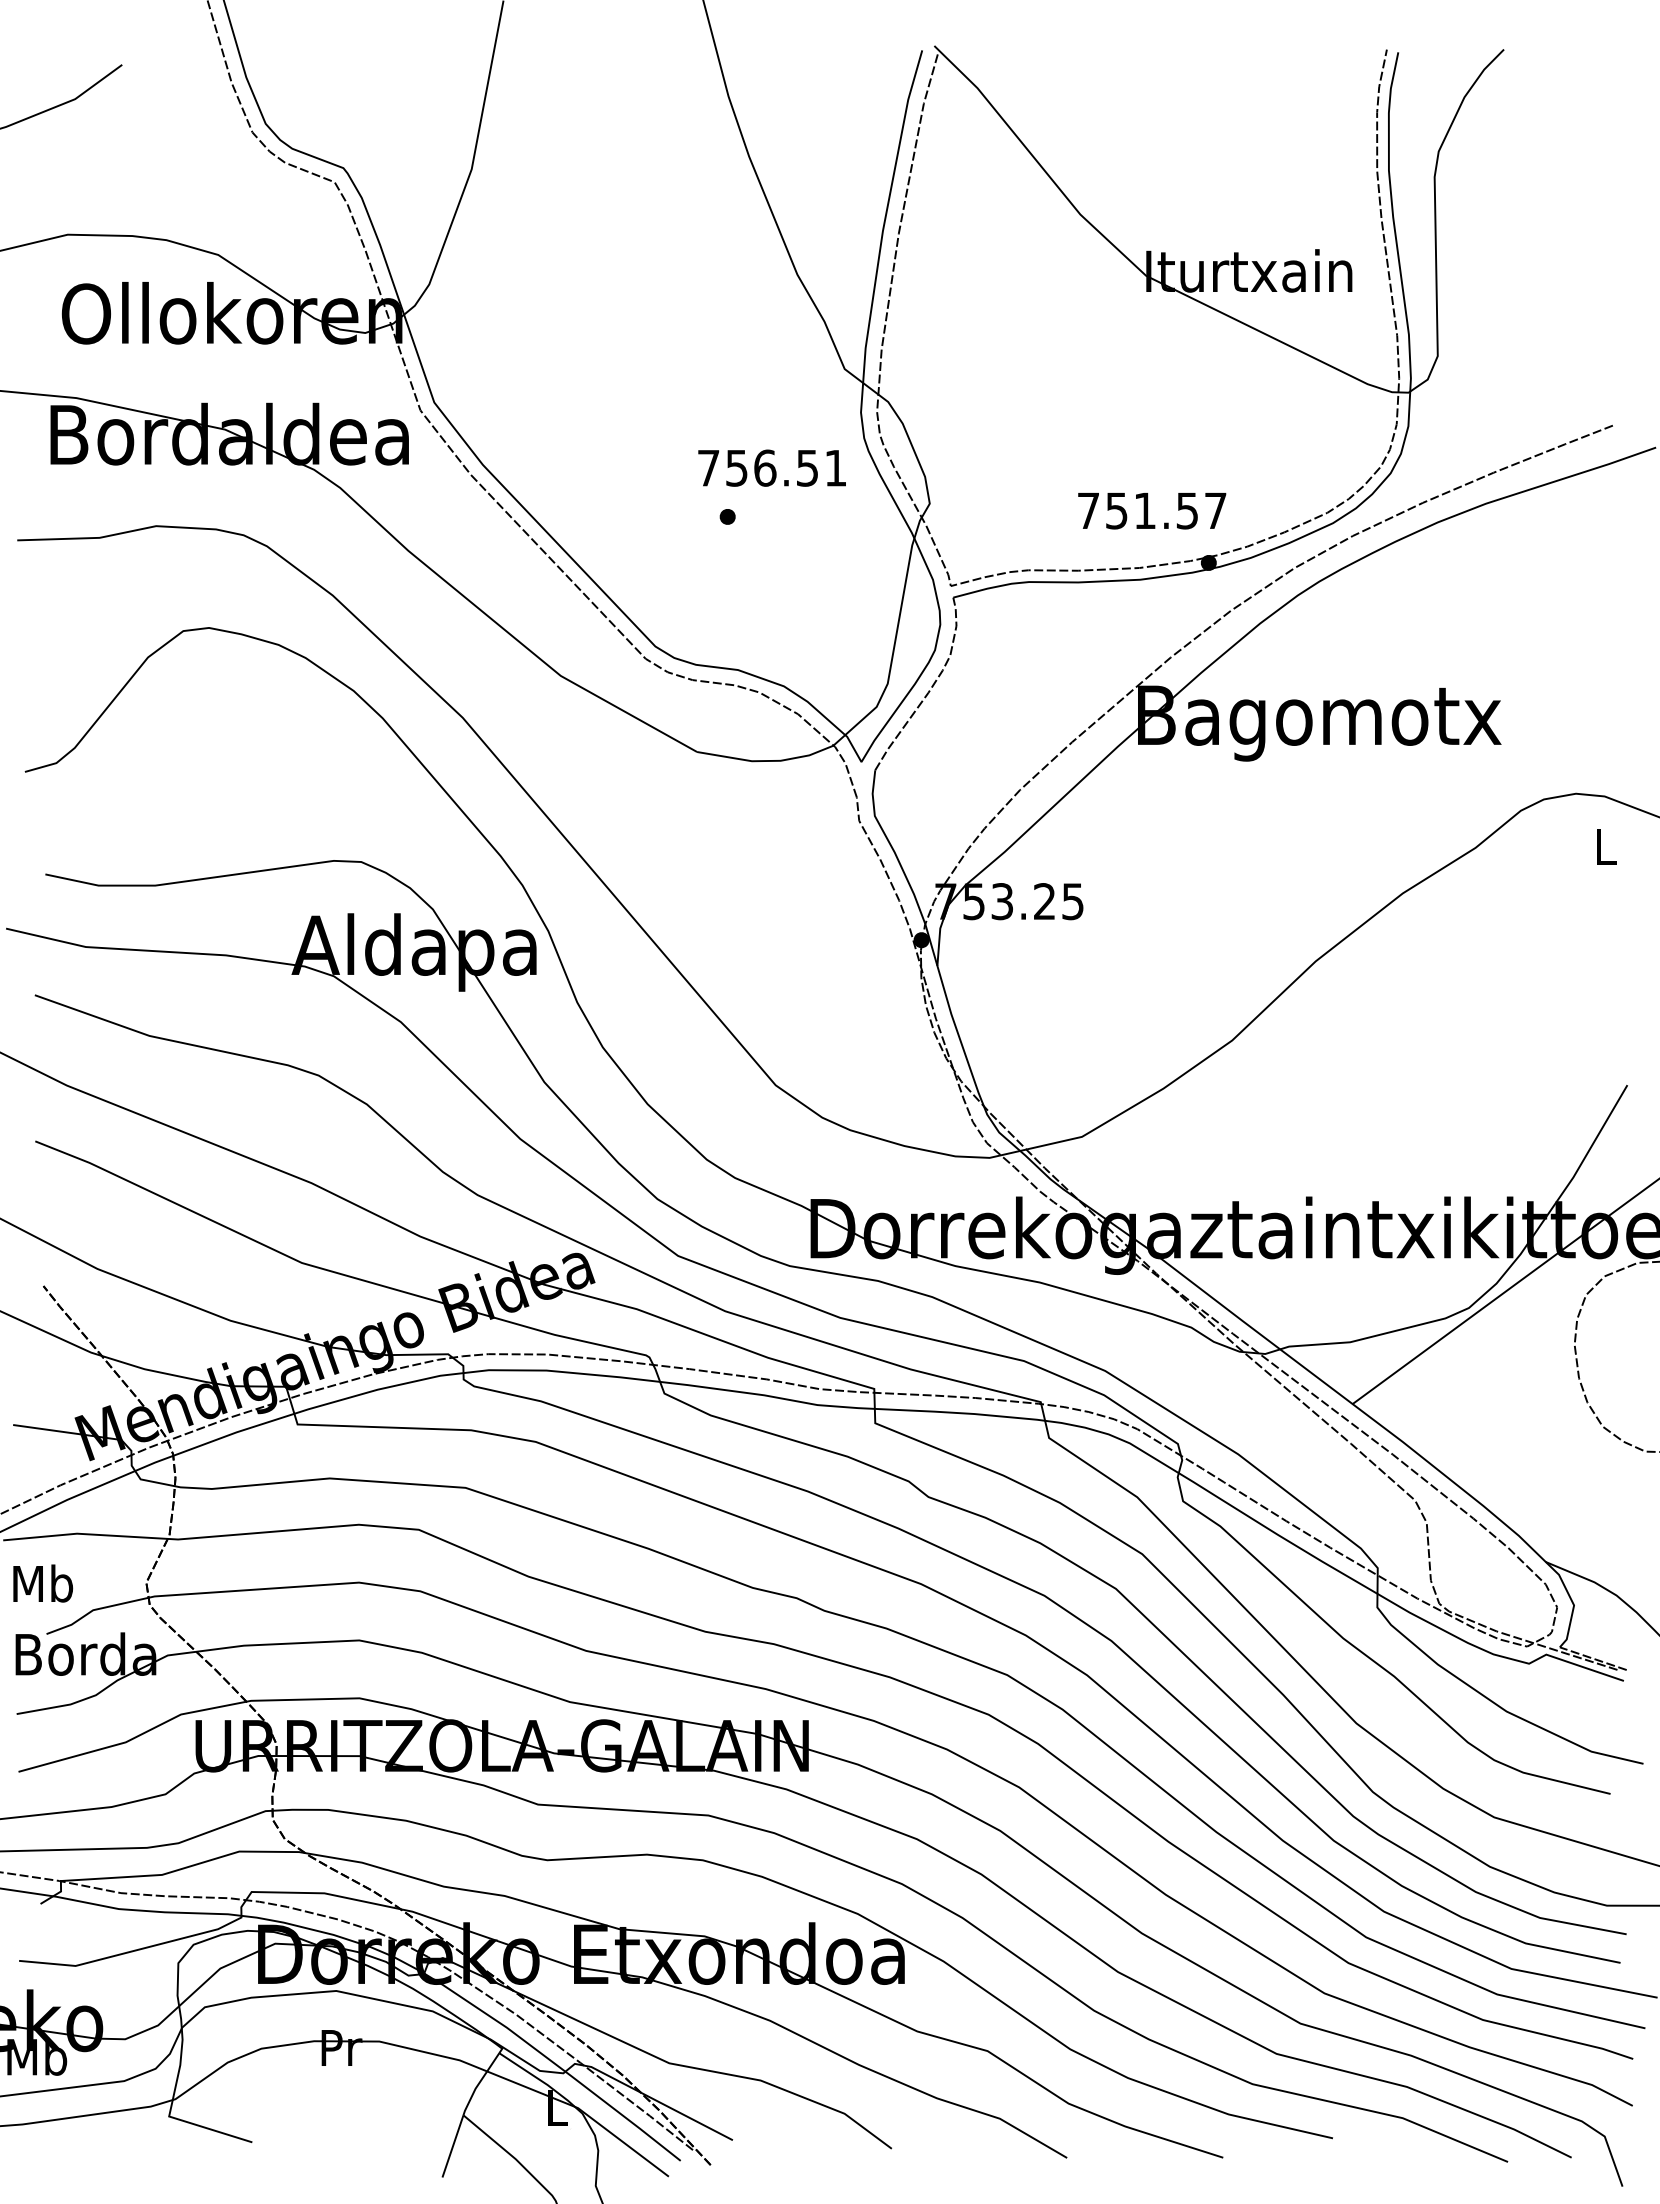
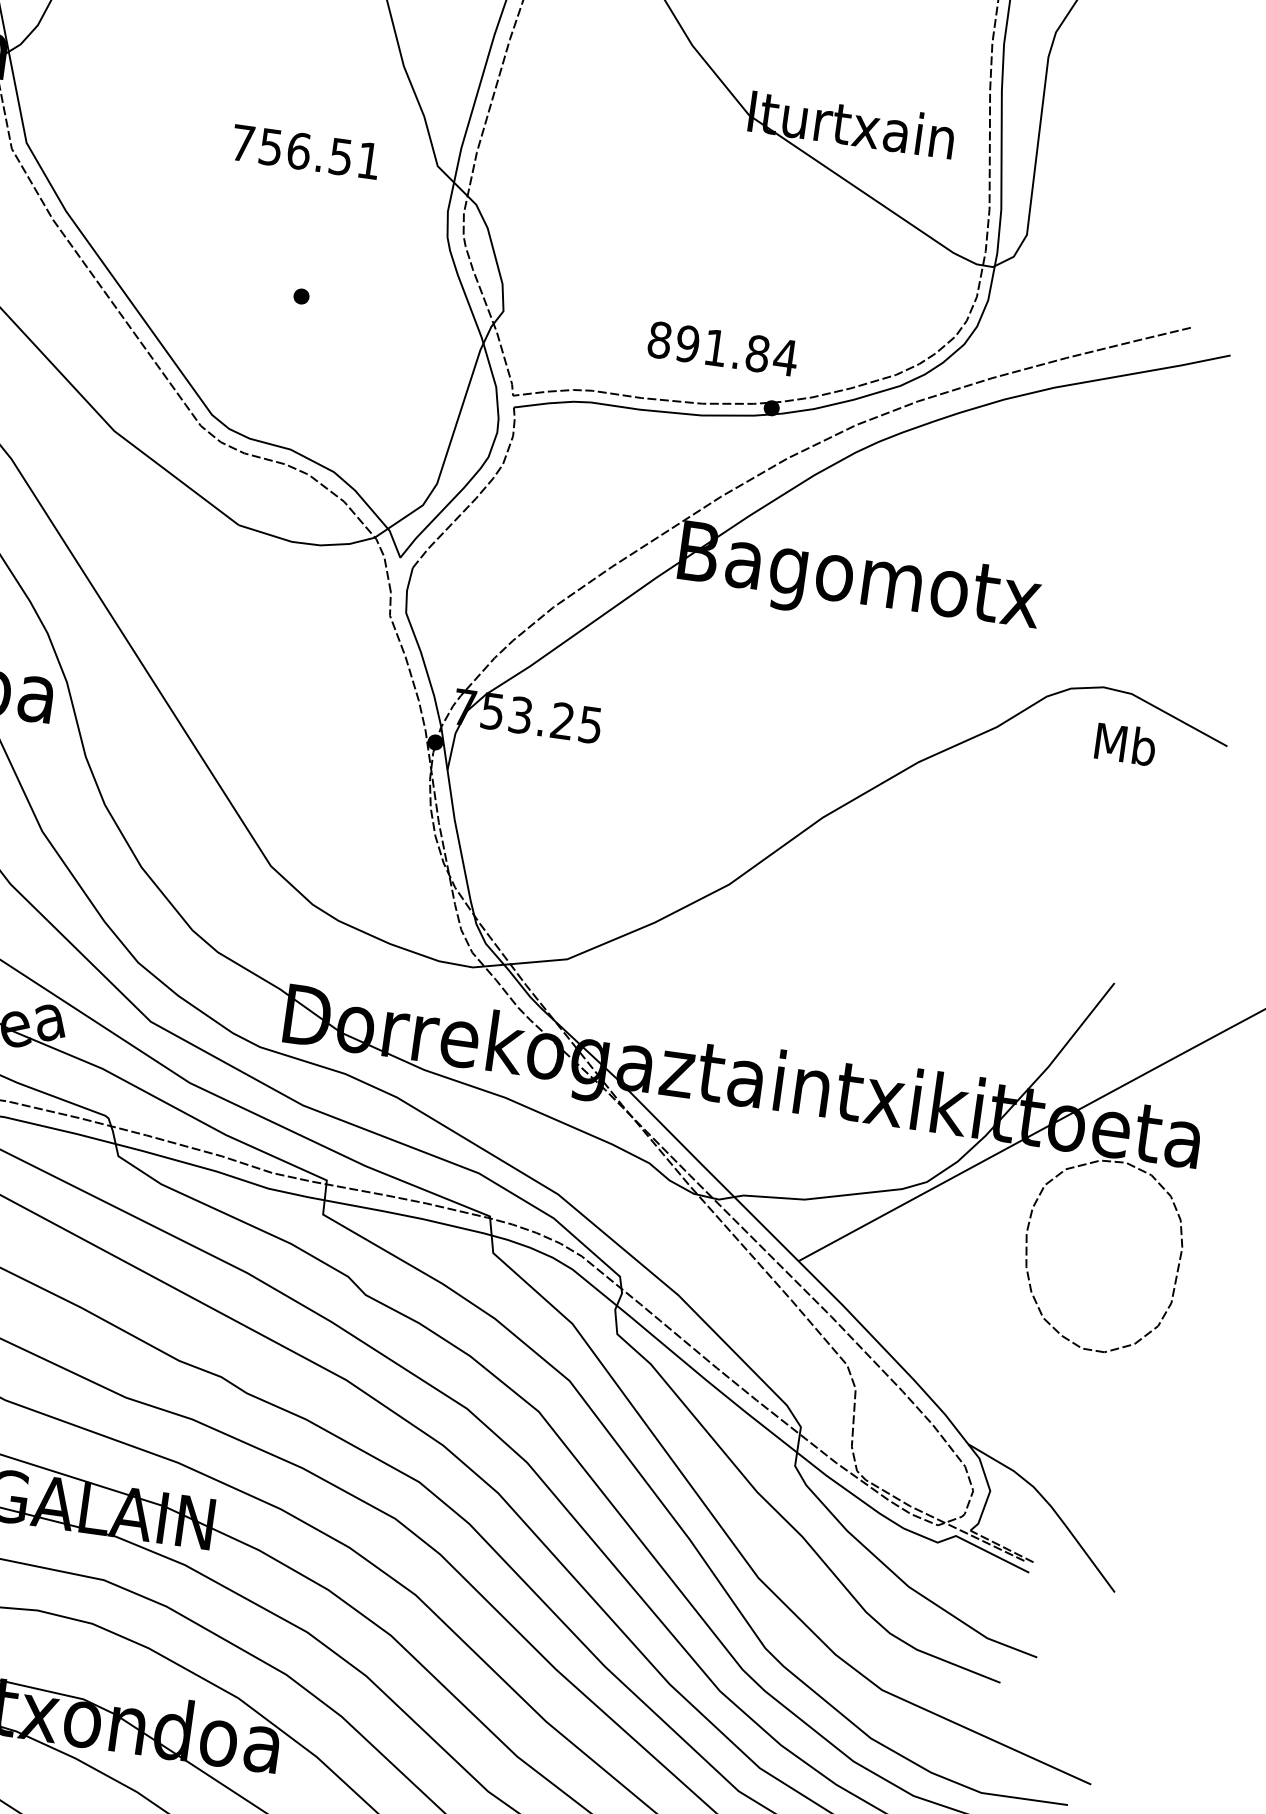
text: (771, 467) -> (305, 151), moved
text: (1152, 510) -> (723, 348), 751.57 -> 891.84
text: (1605, 847) -> (1125, 744), L -> Mb

